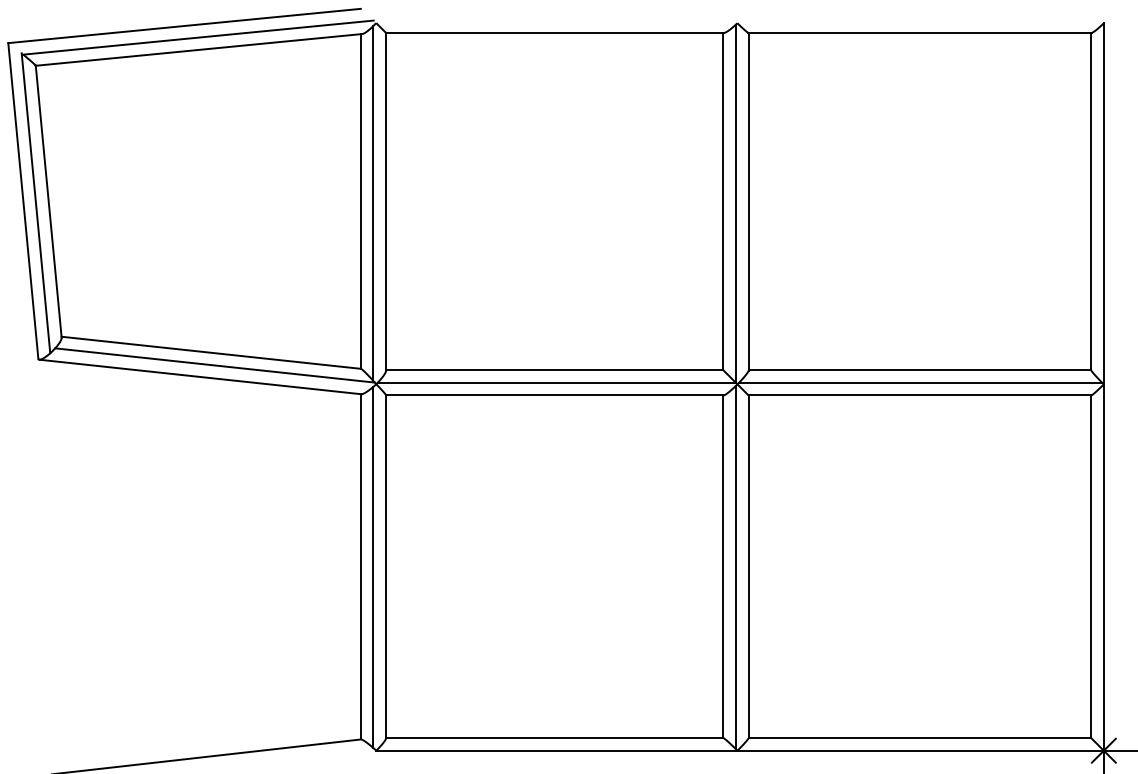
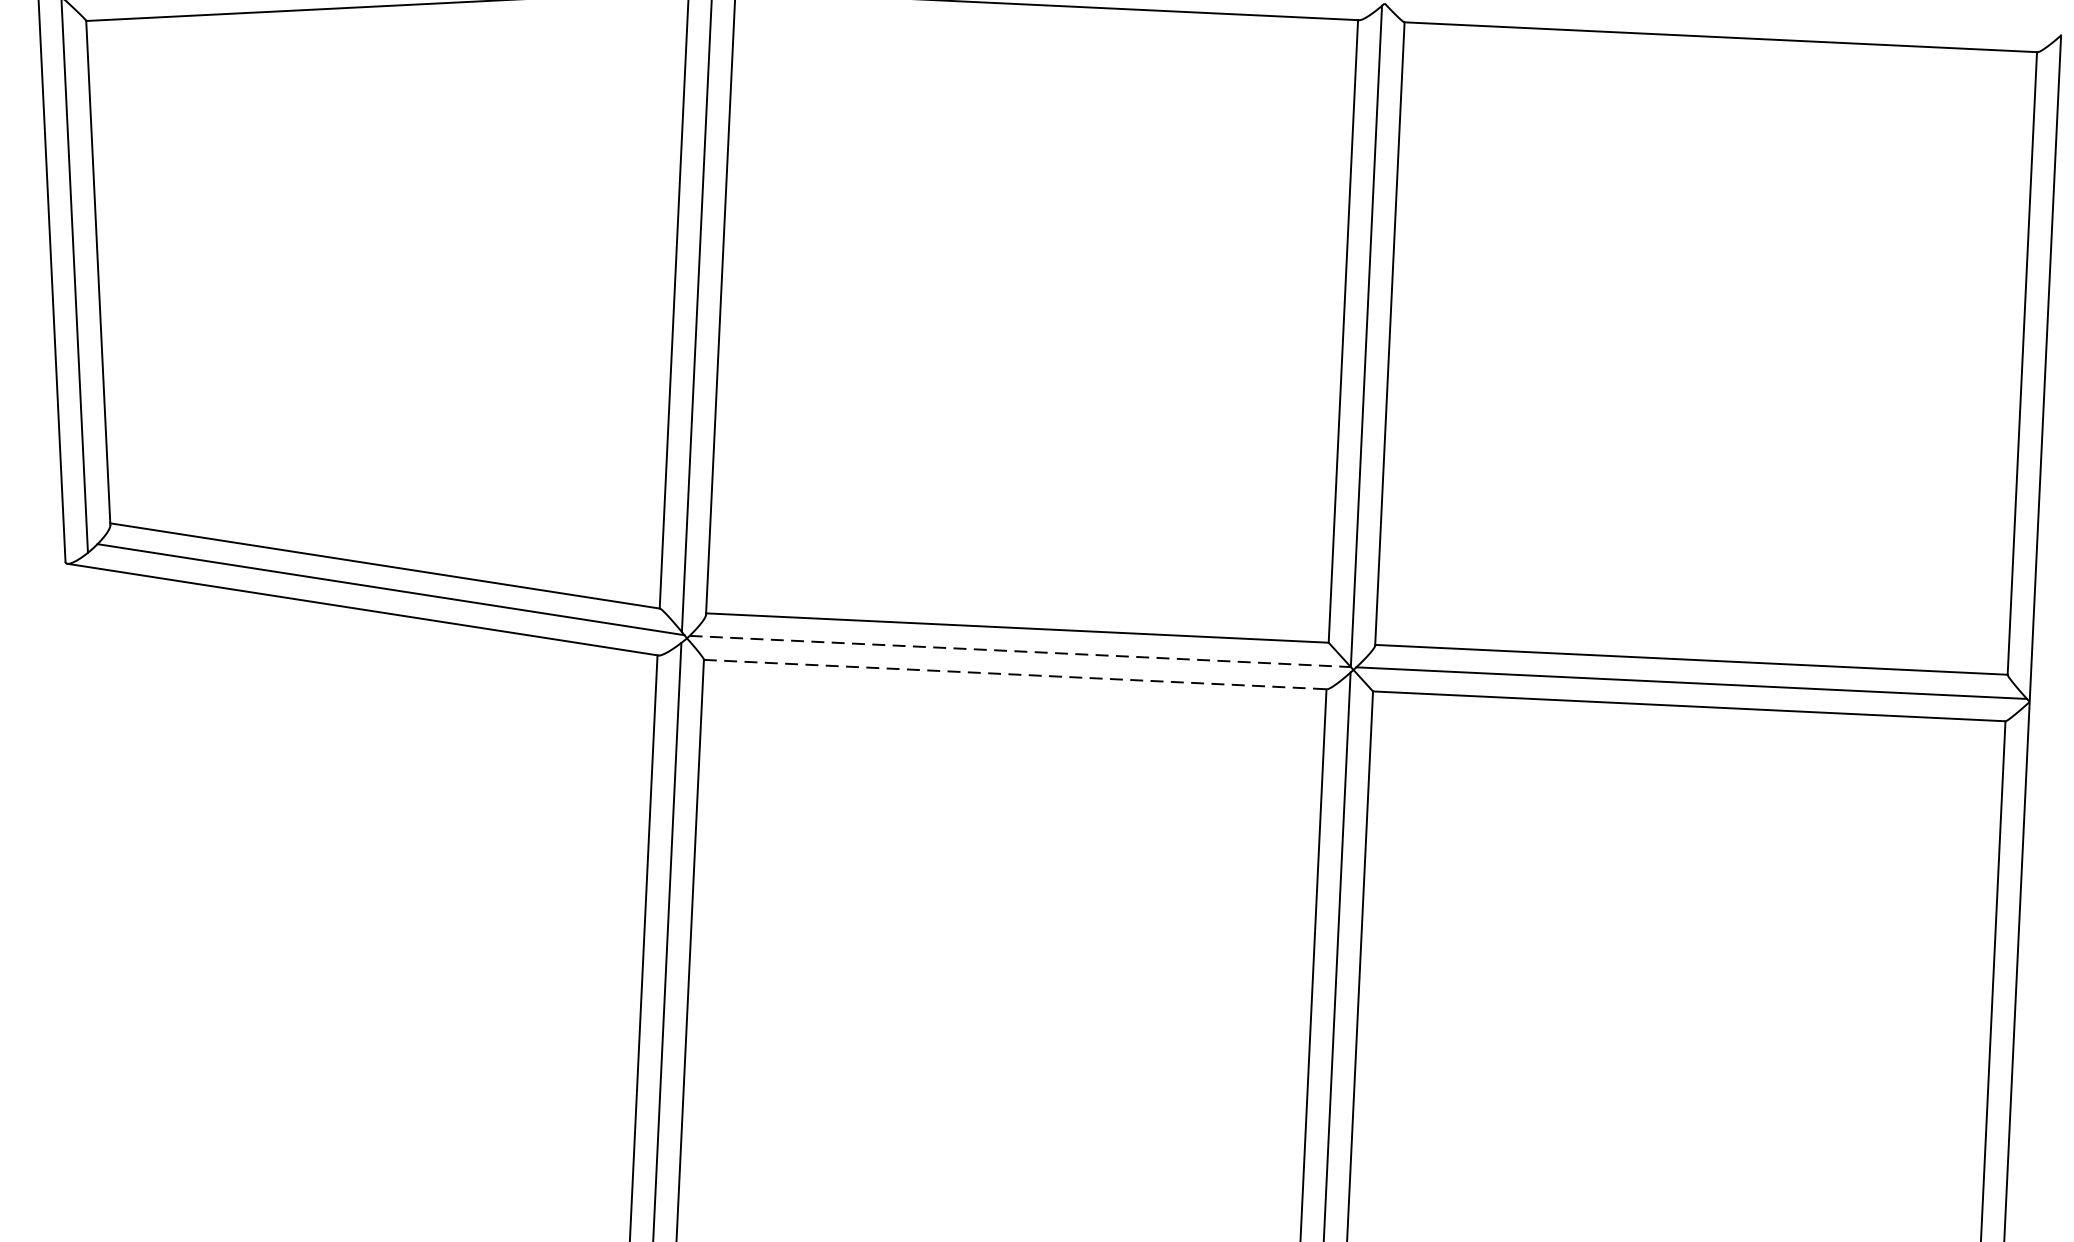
line: (557, 382) -> (1021, 650), solid -> dashed
line: (554, 395) -> (1014, 674), solid -> dashed

